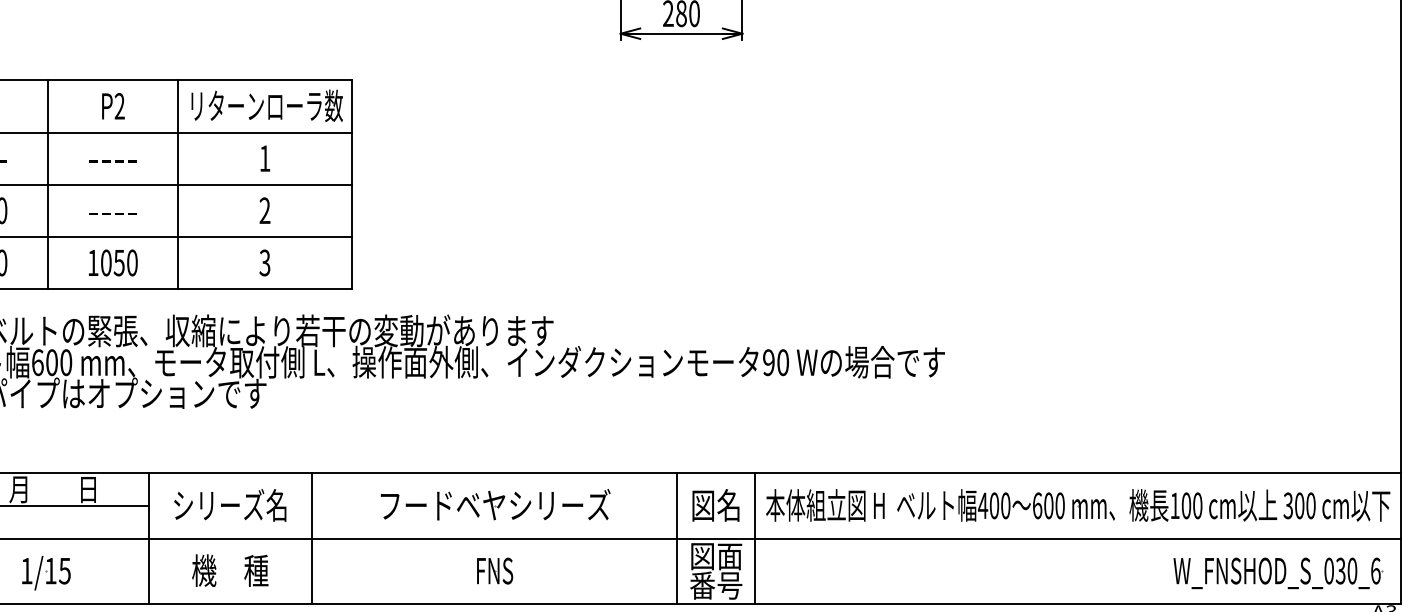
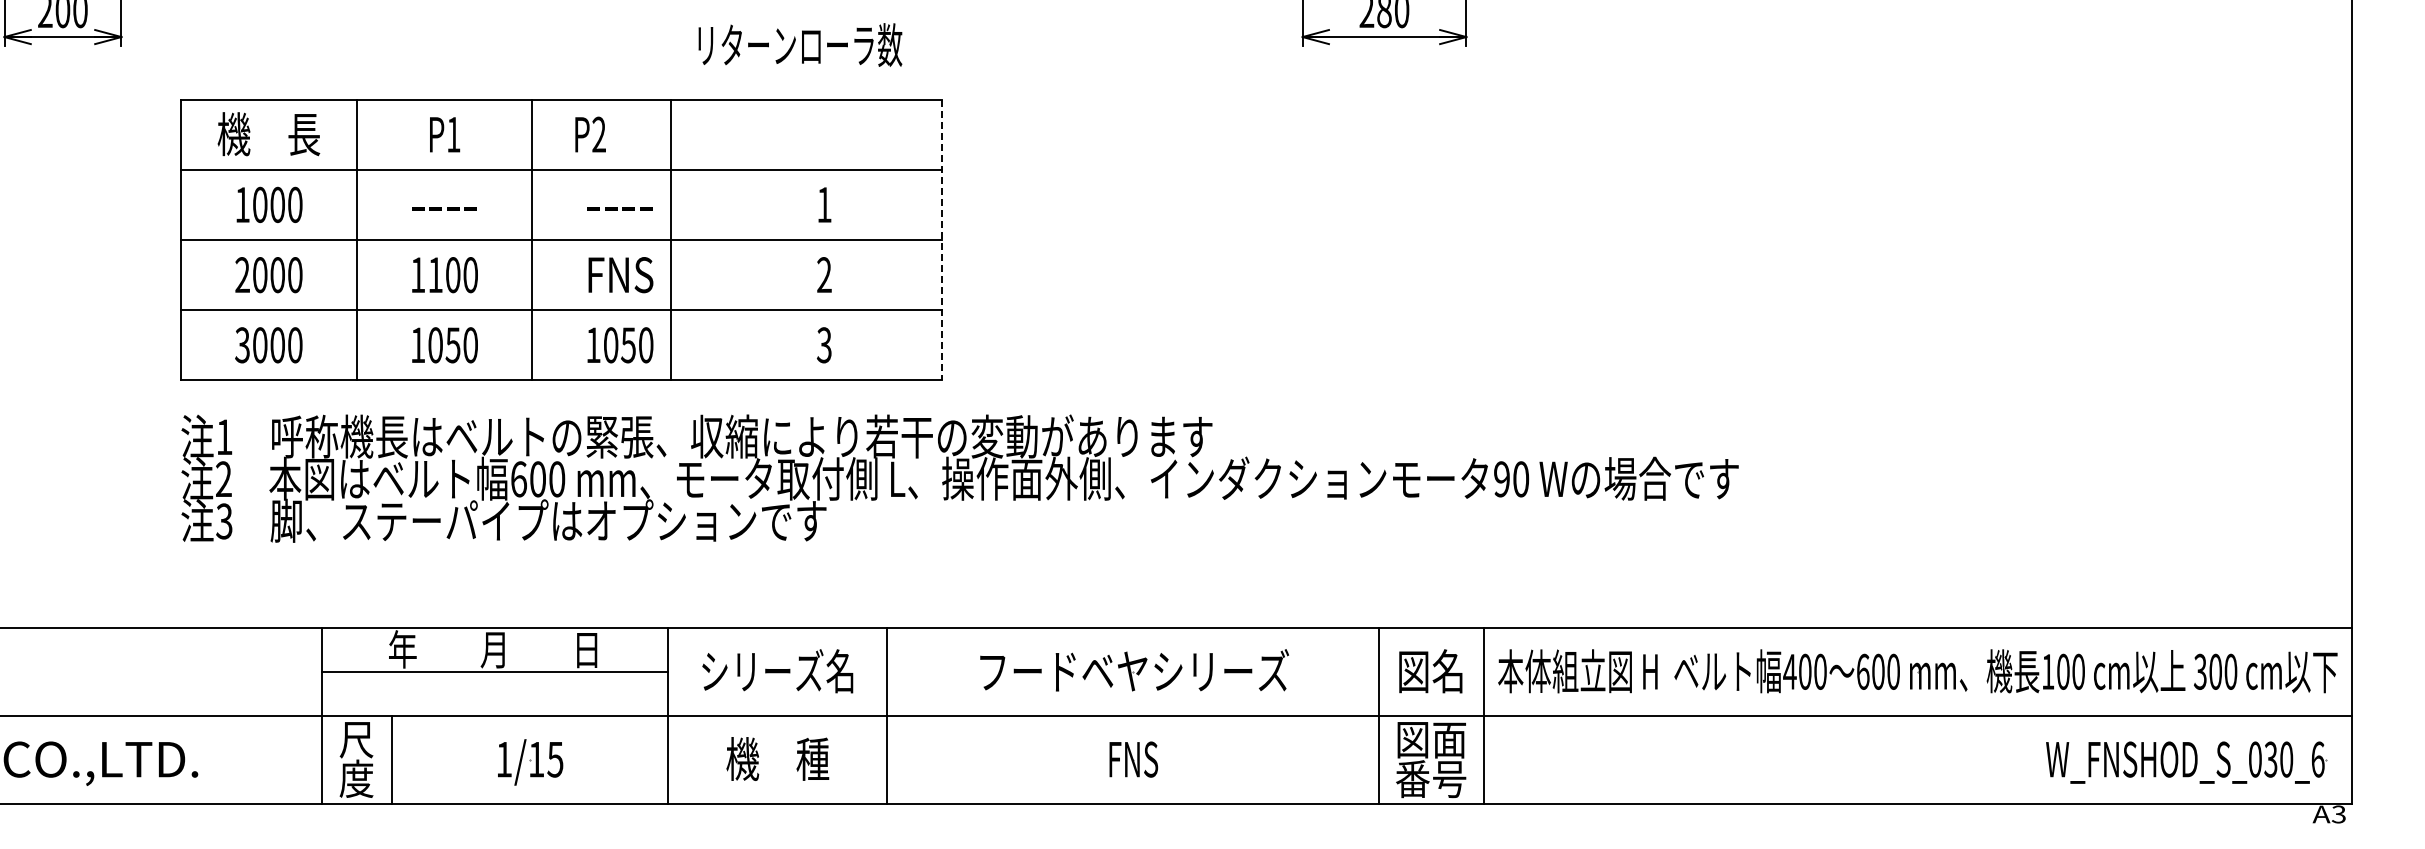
text: (267, 105) -> (800, 44), moved
text: (113, 106) -> (590, 134), moved
line: (178, 184) -> (670, 239), moved
line: (352, 185) -> (941, 240), solid -> dashed
text: (113, 211) -> (620, 275), ---- -> FNS

